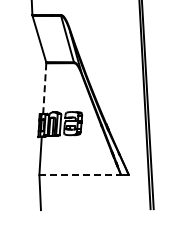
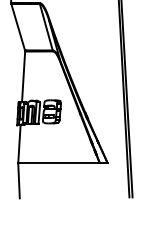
line: (44, 88) -> (23, 76), dashed -> solid
line: (80, 175) -> (59, 163), dashed -> solid

